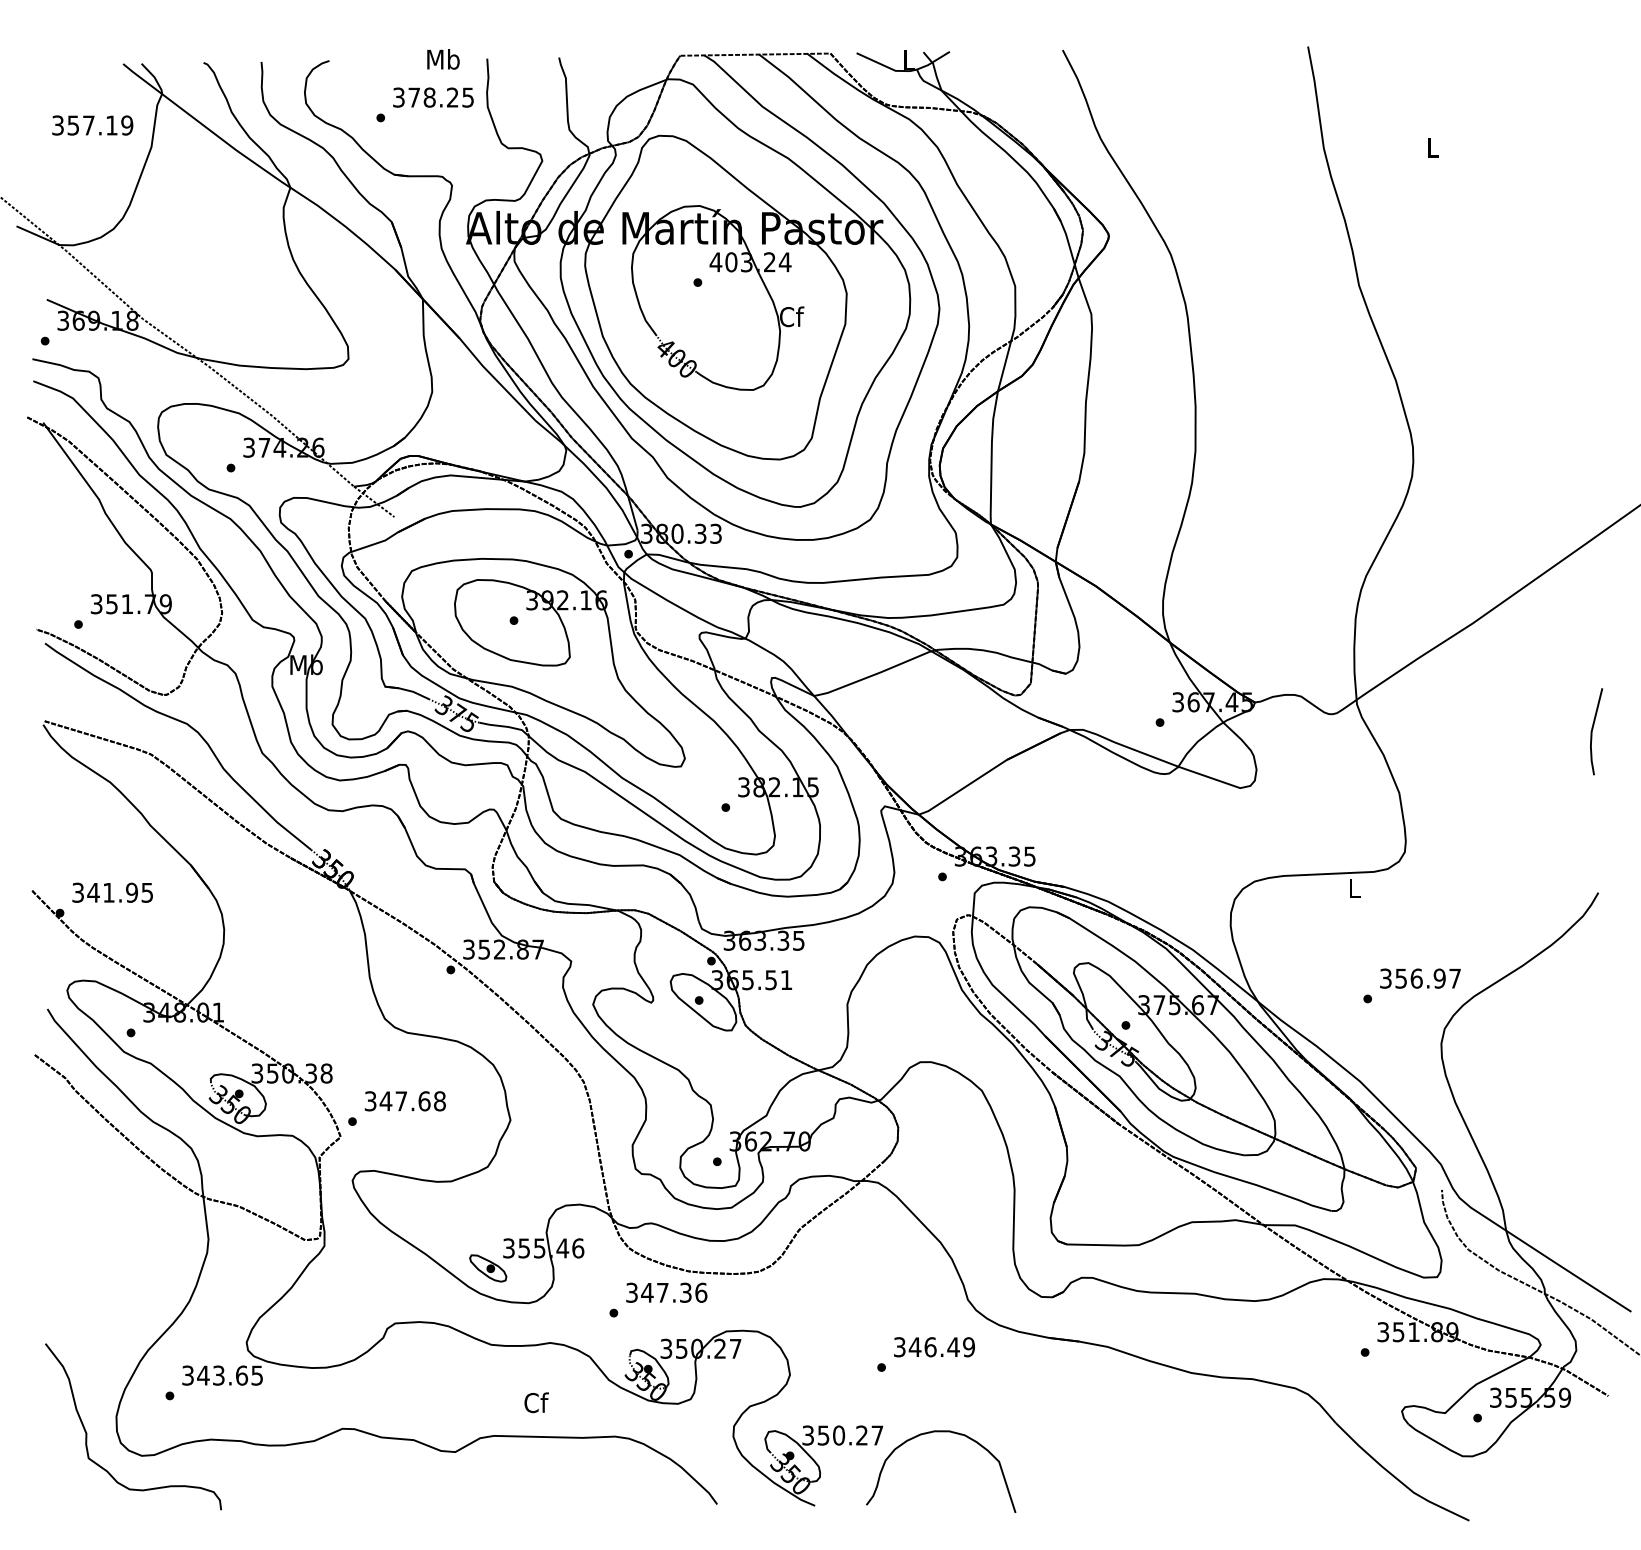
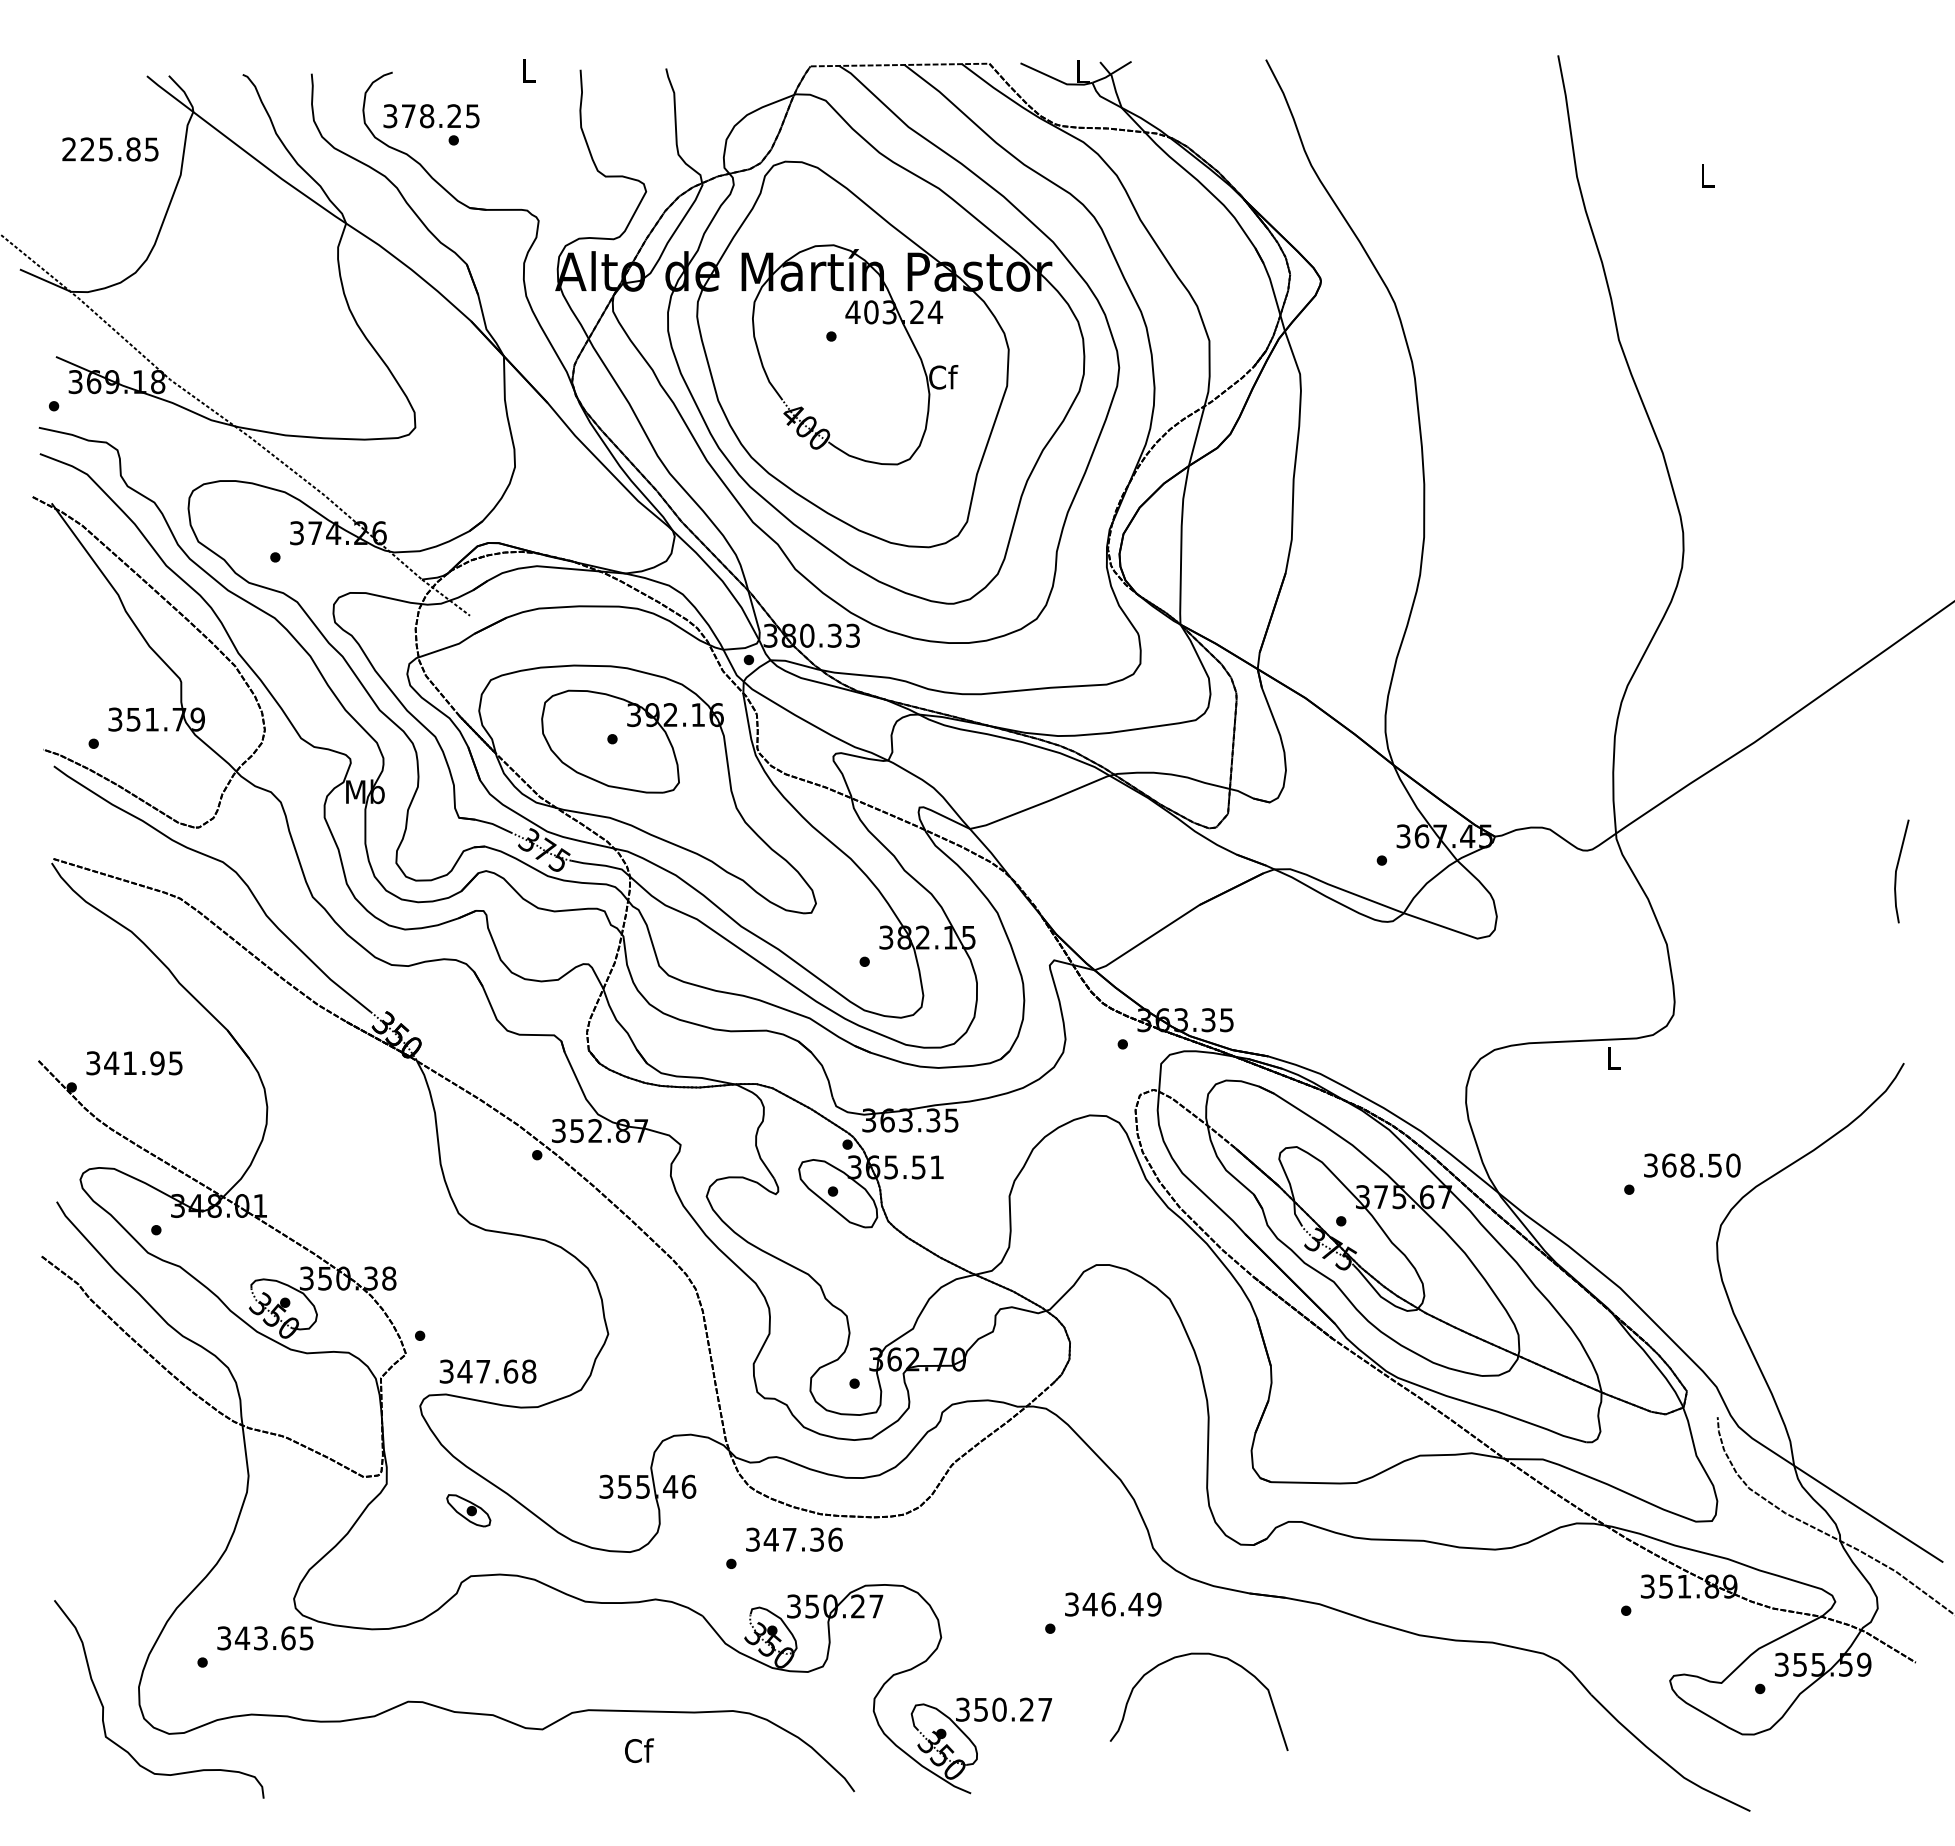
text: (443, 59) -> (528, 70), Mb -> L
text: (433, 97) -> (431, 116), moved
text: (92, 125) -> (110, 149), 357.19 -> 225.85
text: (1428, 978) -> (1701, 1165), 356.97 -> 368.50
text: (404, 1101) -> (487, 1371), moved
part: (488, 1268) -> (468, 1510), moved
text: (536, 1402) -> (639, 1750), moved
curve: (941, 1431) -> (1199, 1654), moved

